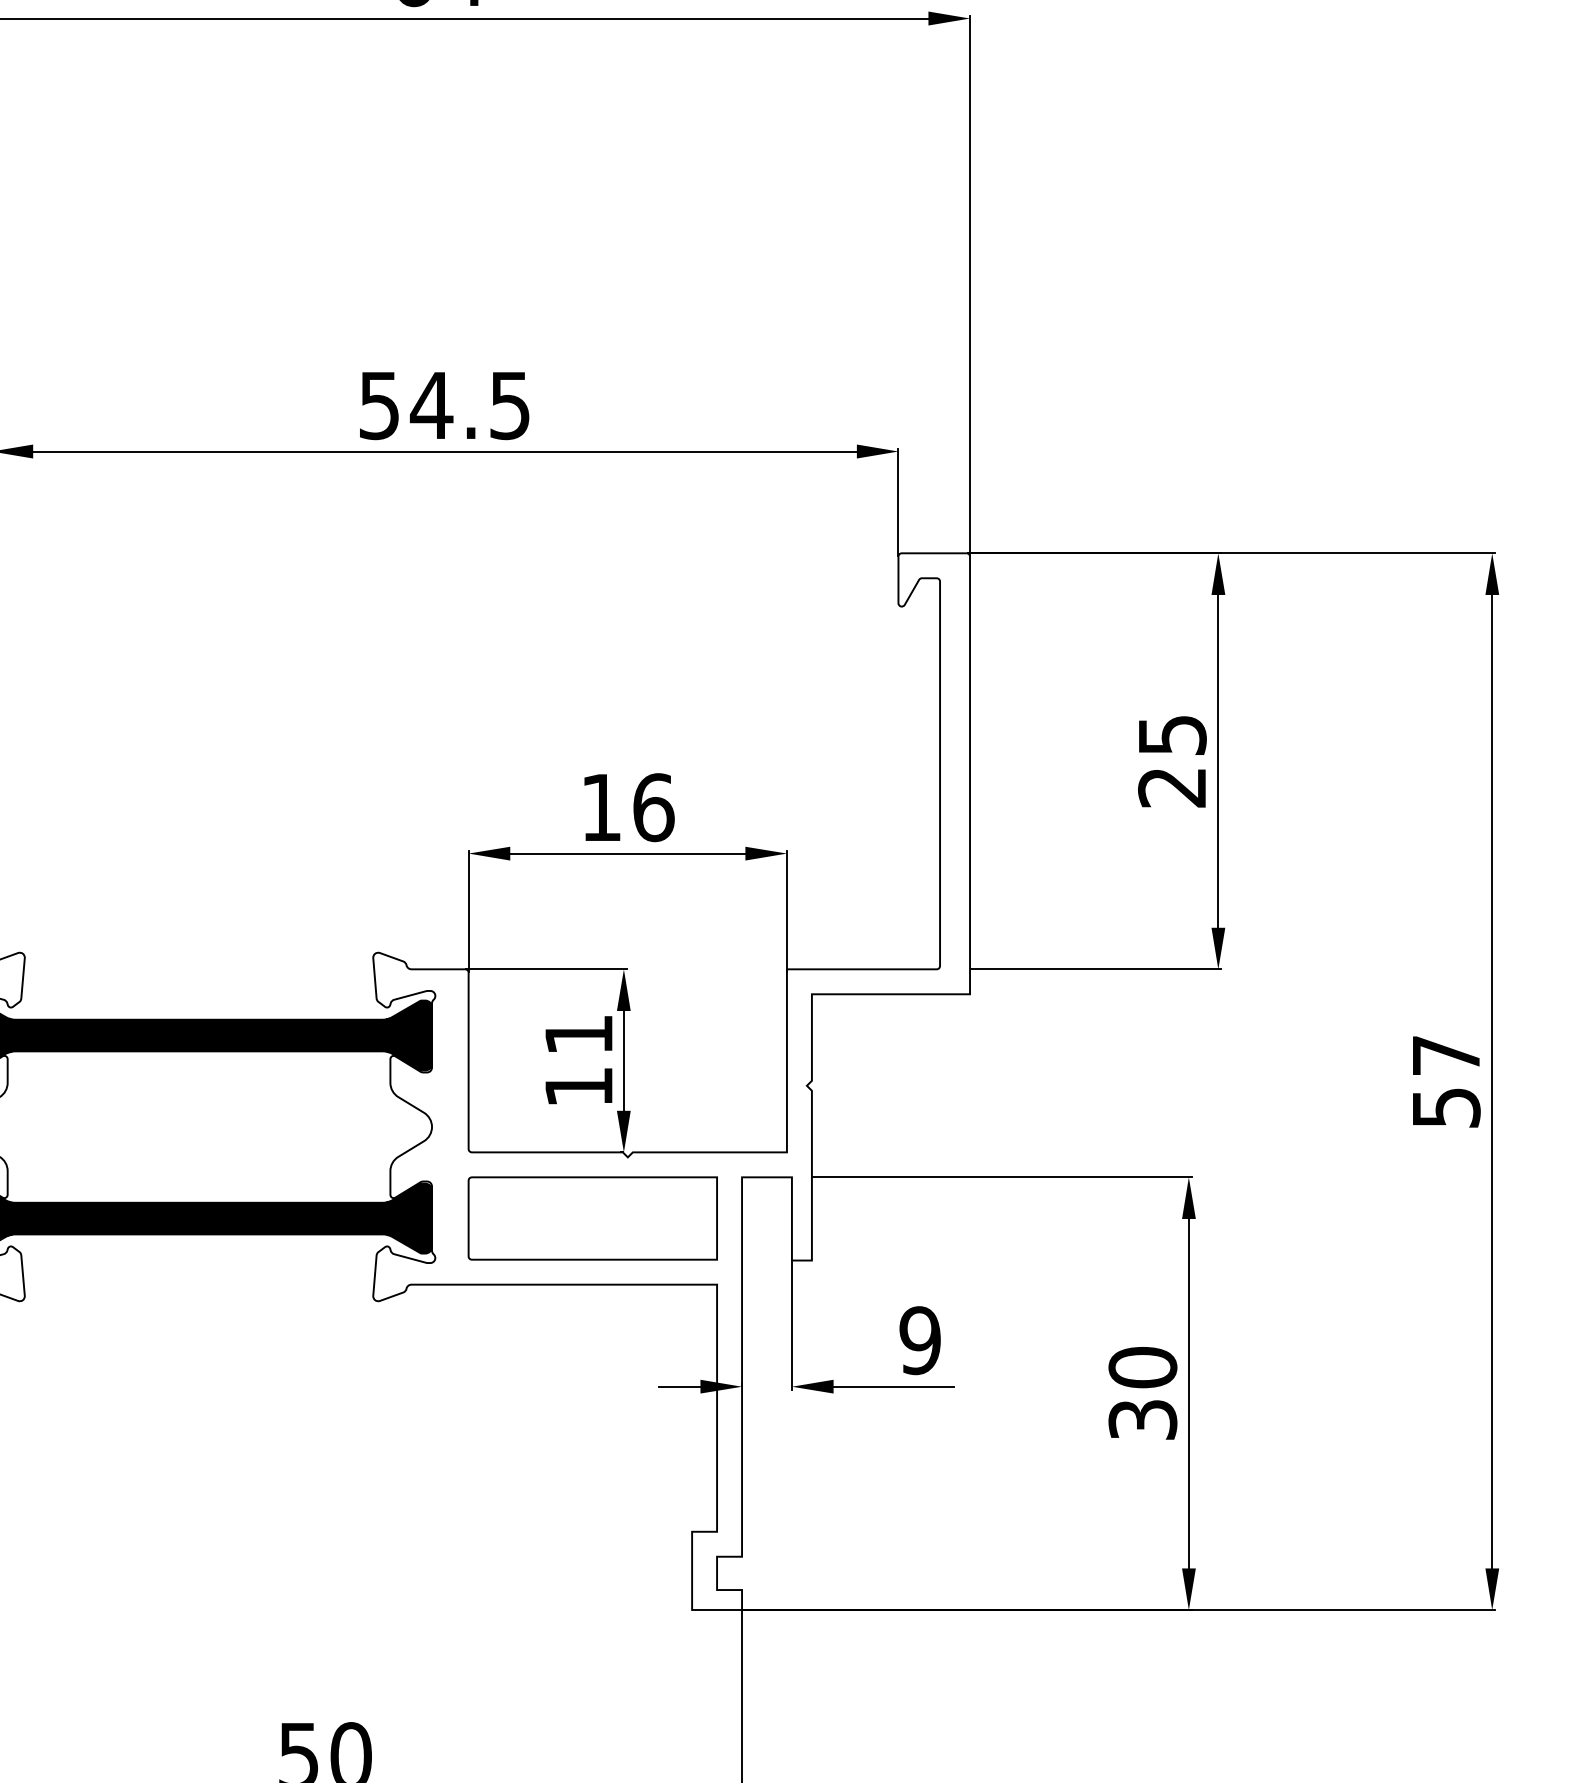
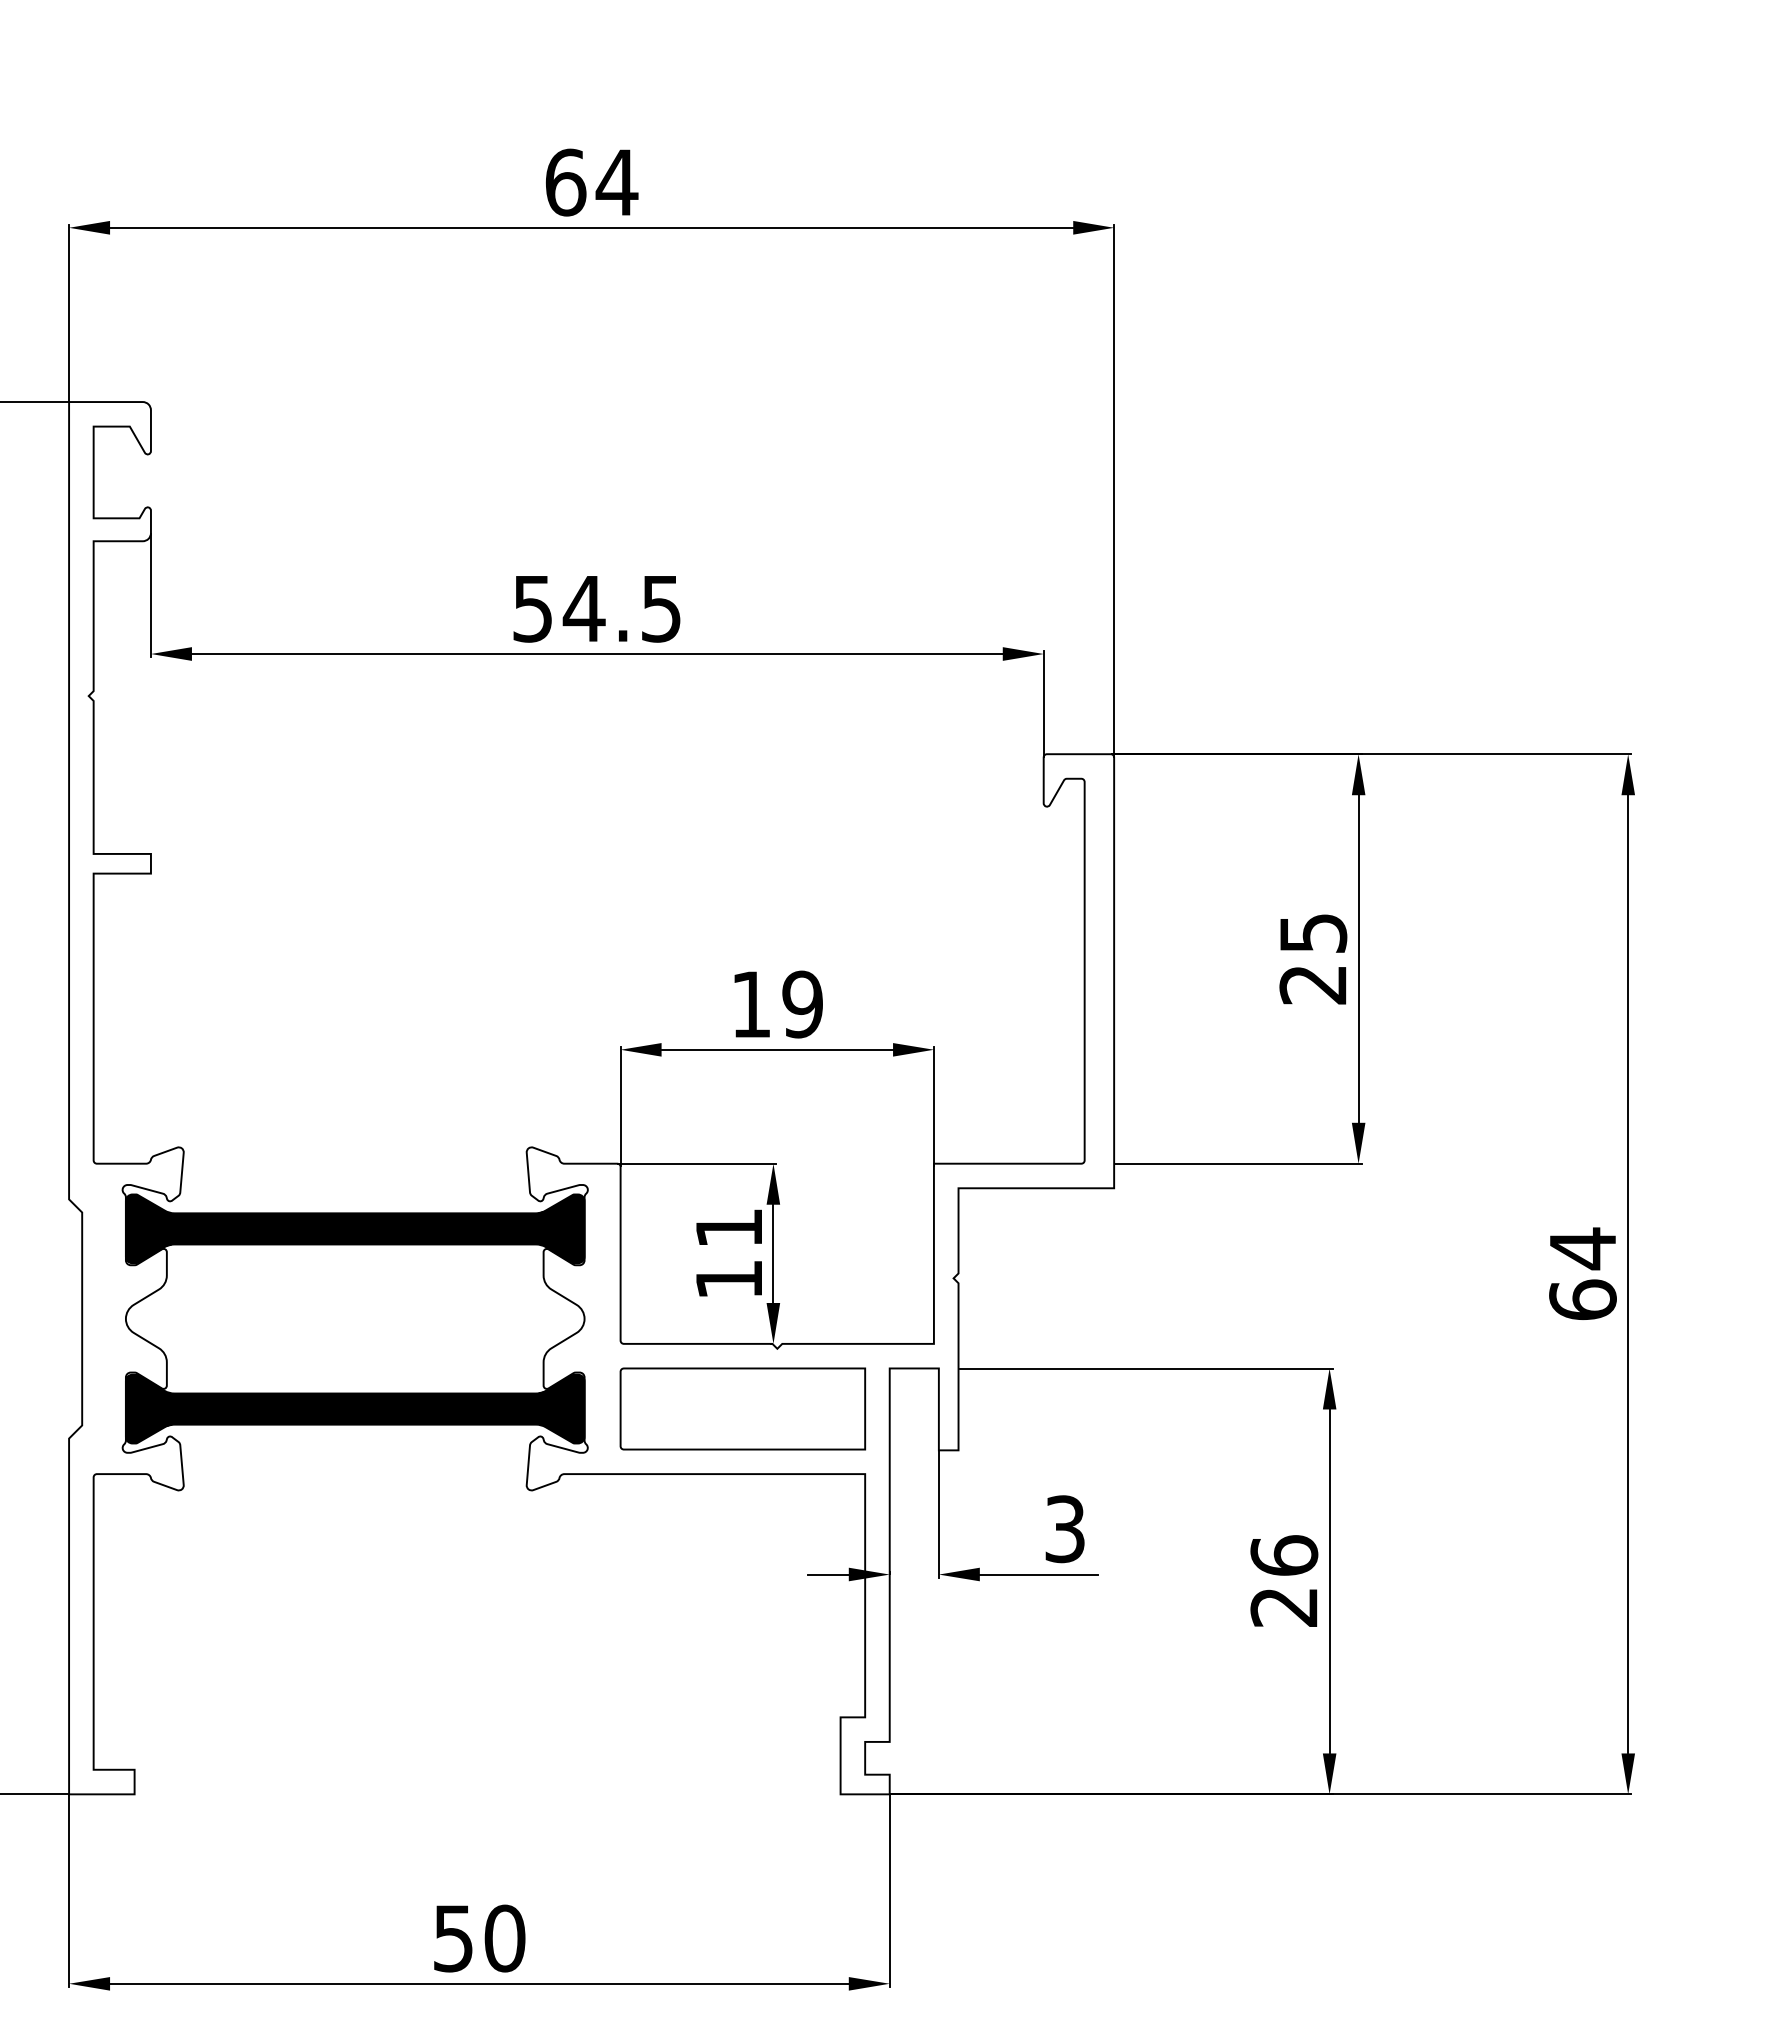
text: (653, 807) -> (802, 1004), 16 -> 19
text: (1445, 1080) -> (1582, 1273), 57 -> 64
text: (919, 1340) -> (1064, 1529), 9 -> 3
text: (1143, 1392) -> (1284, 1580), 30 -> 26

